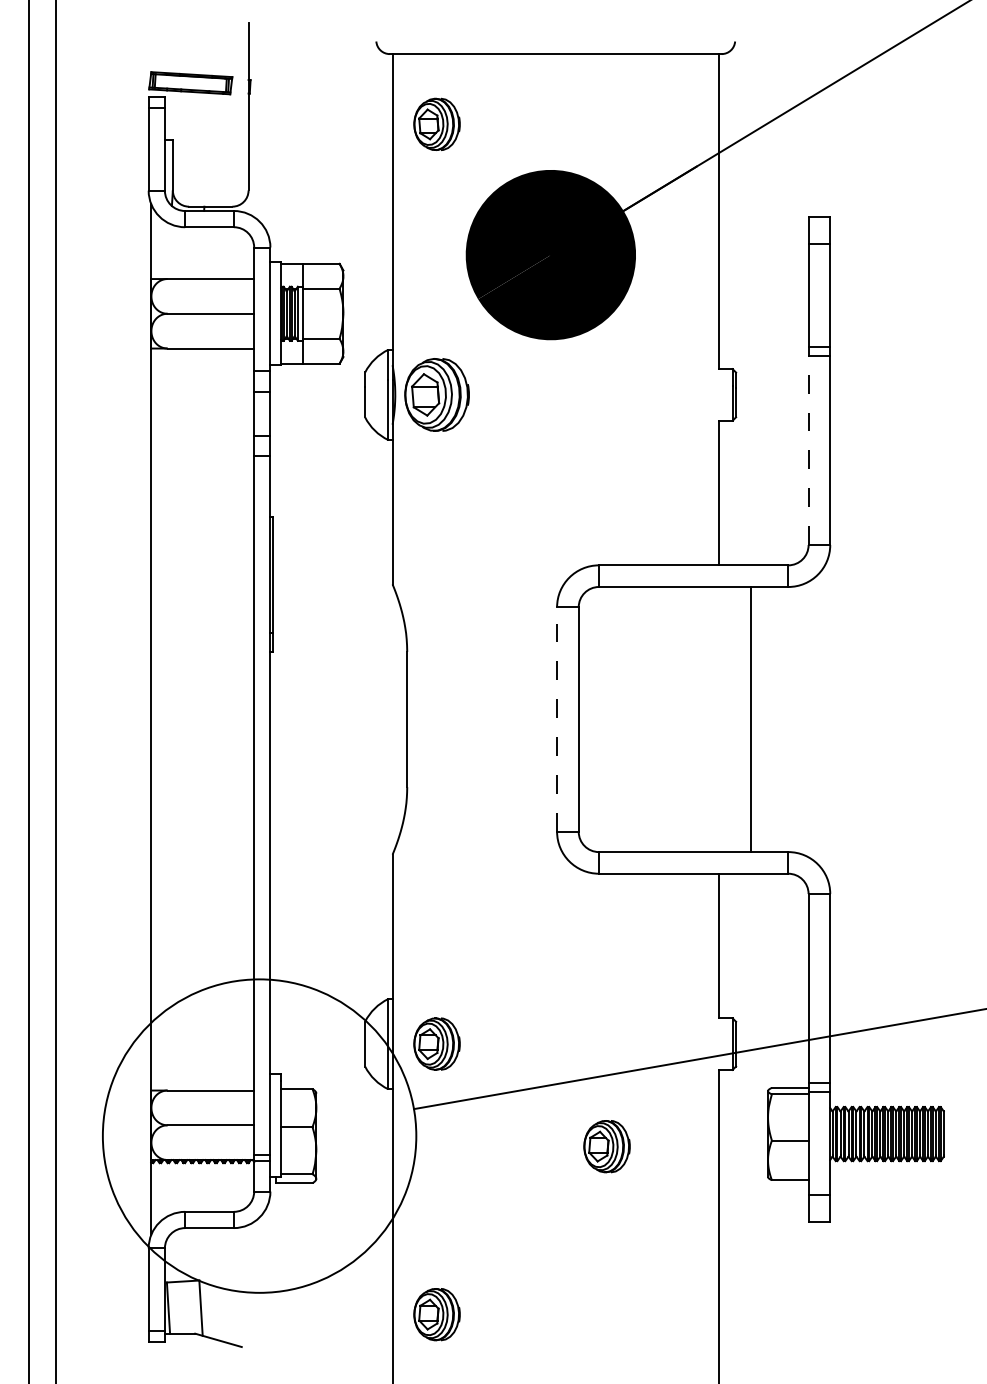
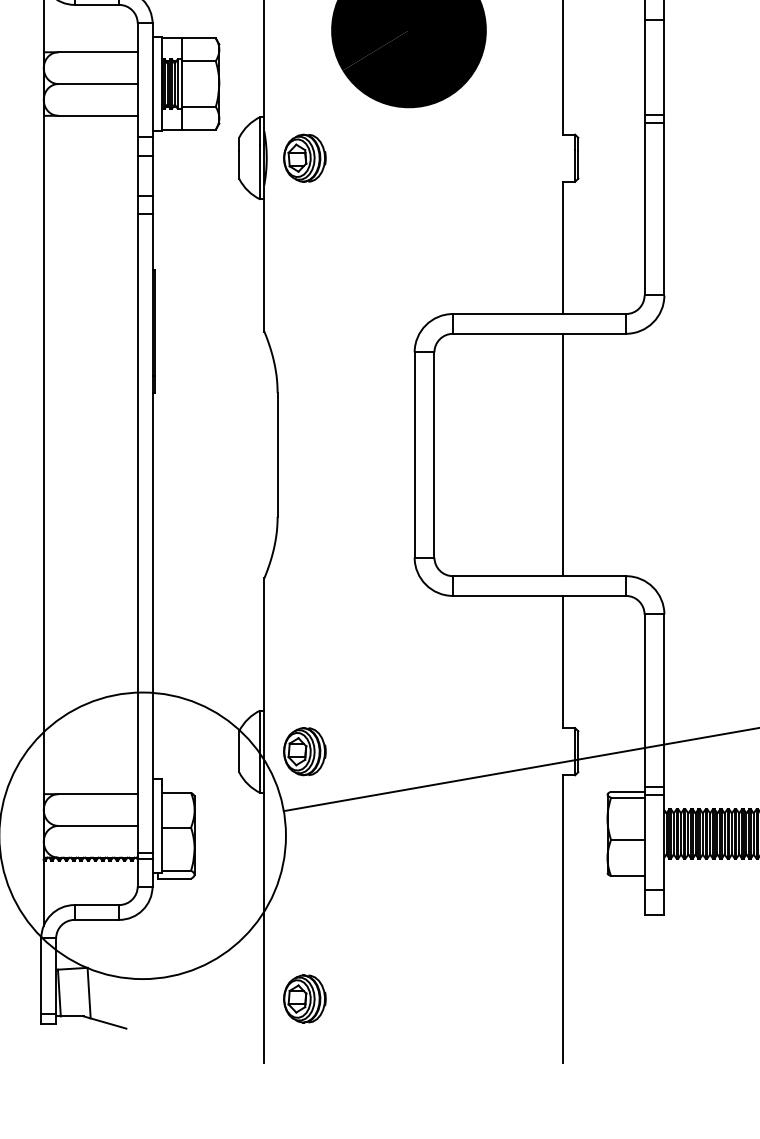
part: (436, 394) -> (304, 157), size x0.71
line: (808, 450) -> (644, 209), dashed -> solid
line: (557, 719) -> (415, 454), dashed -> solid
line: (750, 719) -> (562, 454), moved
part: (606, 1146) -> (459, 845), removed

